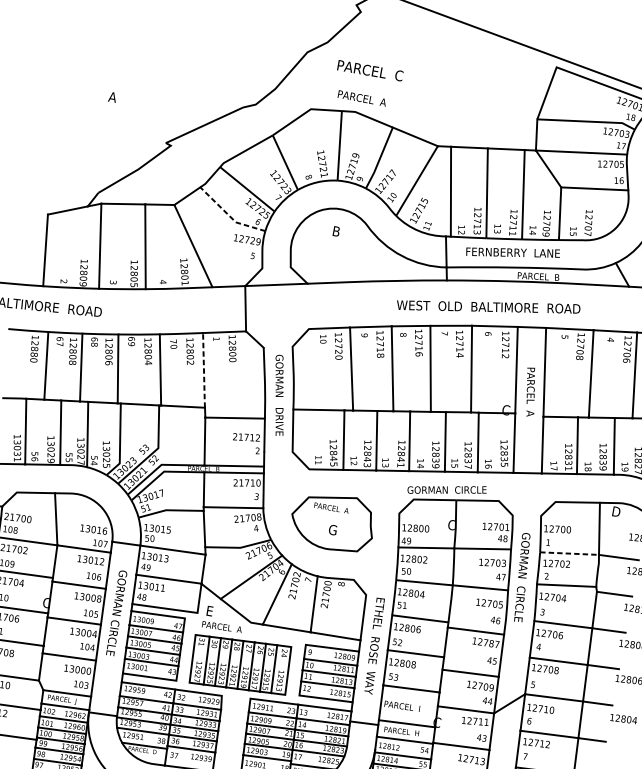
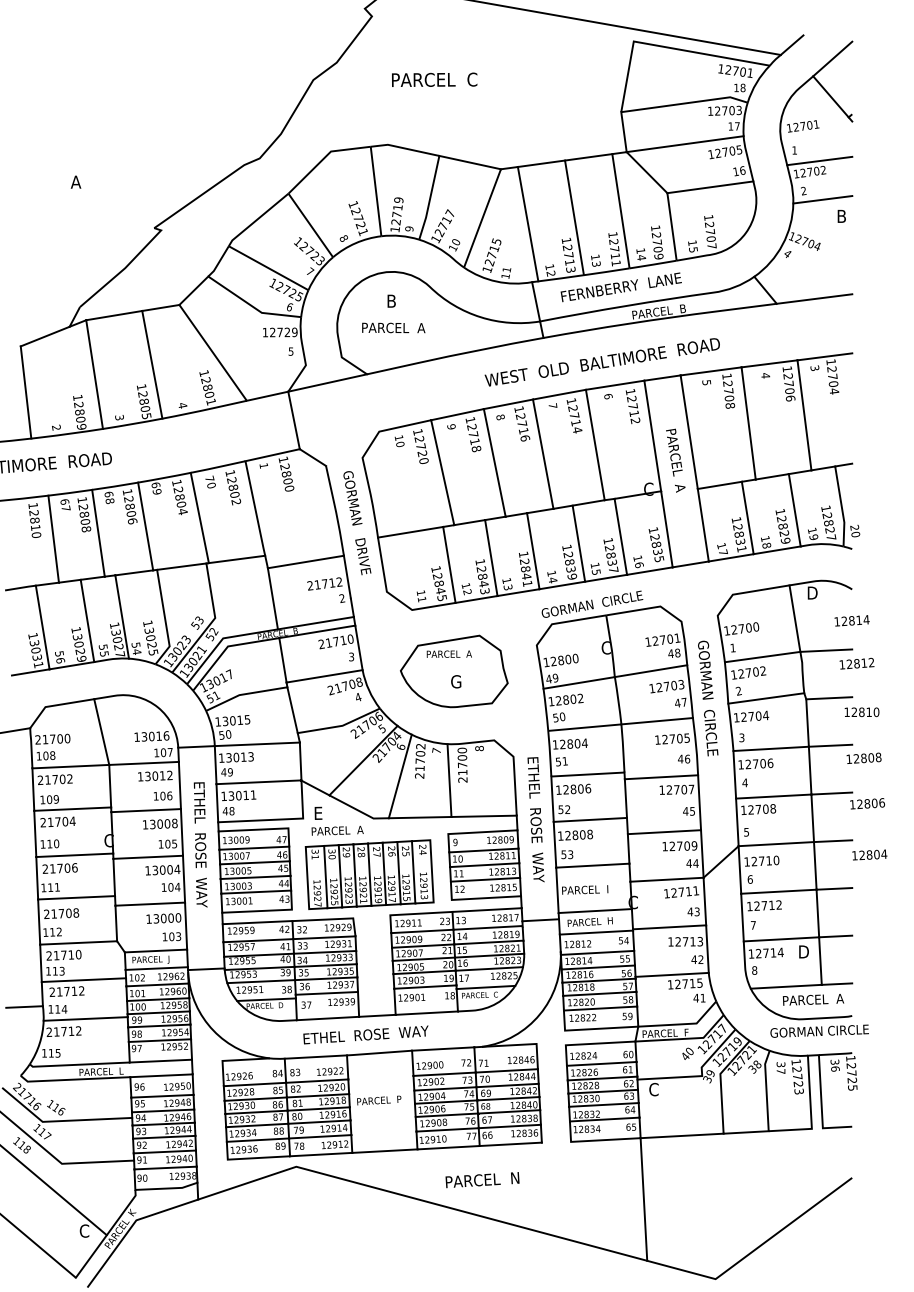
text: (370, 70) -> (434, 79), moved
text: (362, 98) -> (393, 327), moved
line: (229, 216) -> (252, 306), dashed -> solid
text: (34, 354) -> (35, 527), 12880 -> 12810
line: (204, 371) -> (255, 509), dashed -> solid
text: (602, 462) -> (783, 533), 12839 -> 12829
line: (570, 553) -> (763, 656), dashed -> solid
text: (115, 618) -> (200, 844), GORMAN CIRCLE -> ETHEL  ROSE  WAY
text: (491, 643) -> (684, 789), 12787 -> 12707

